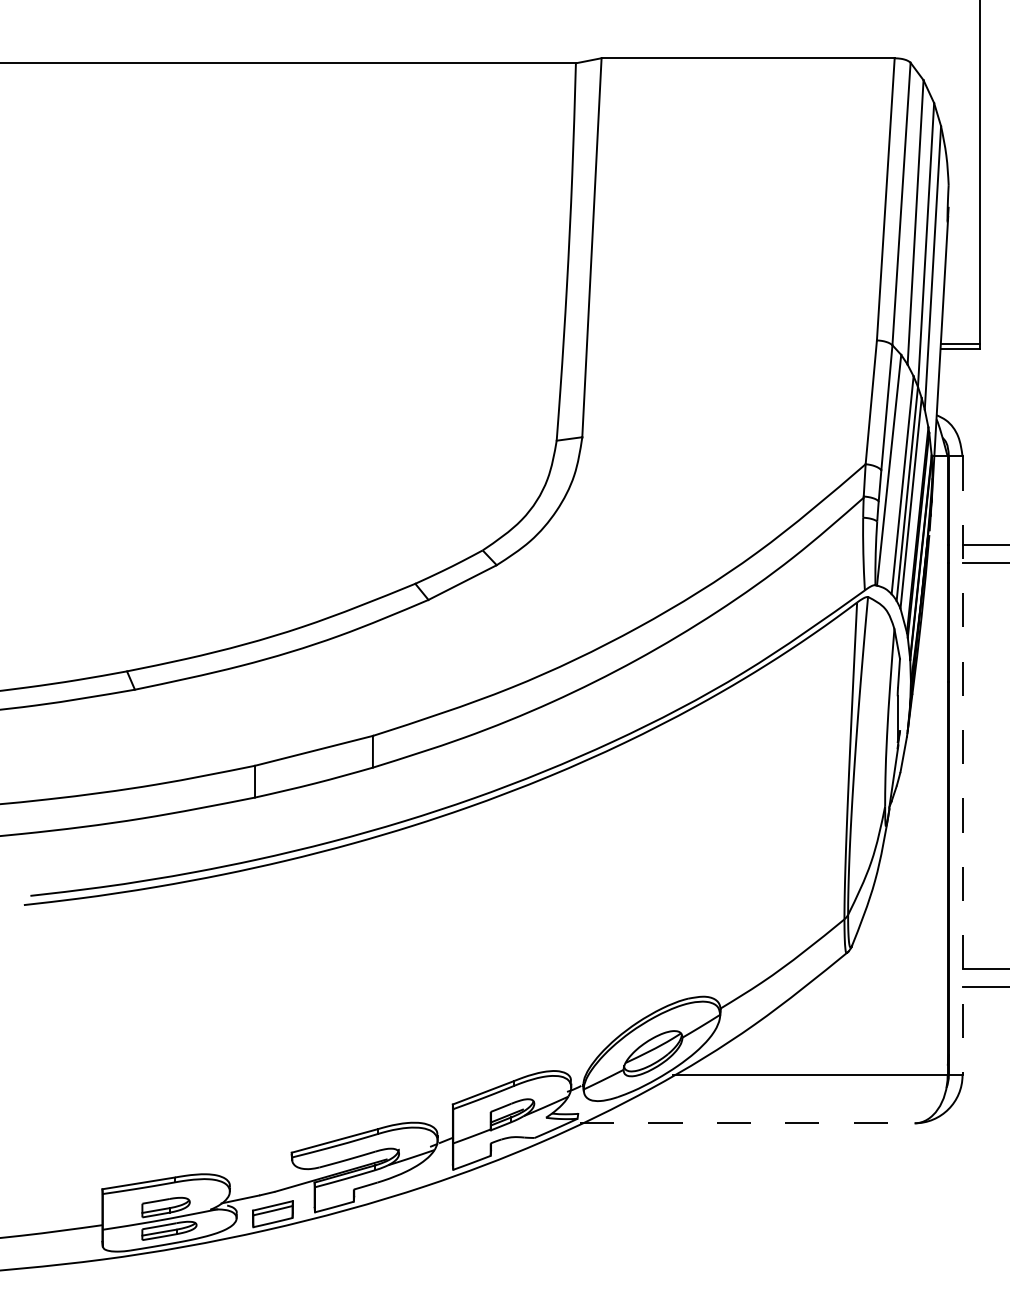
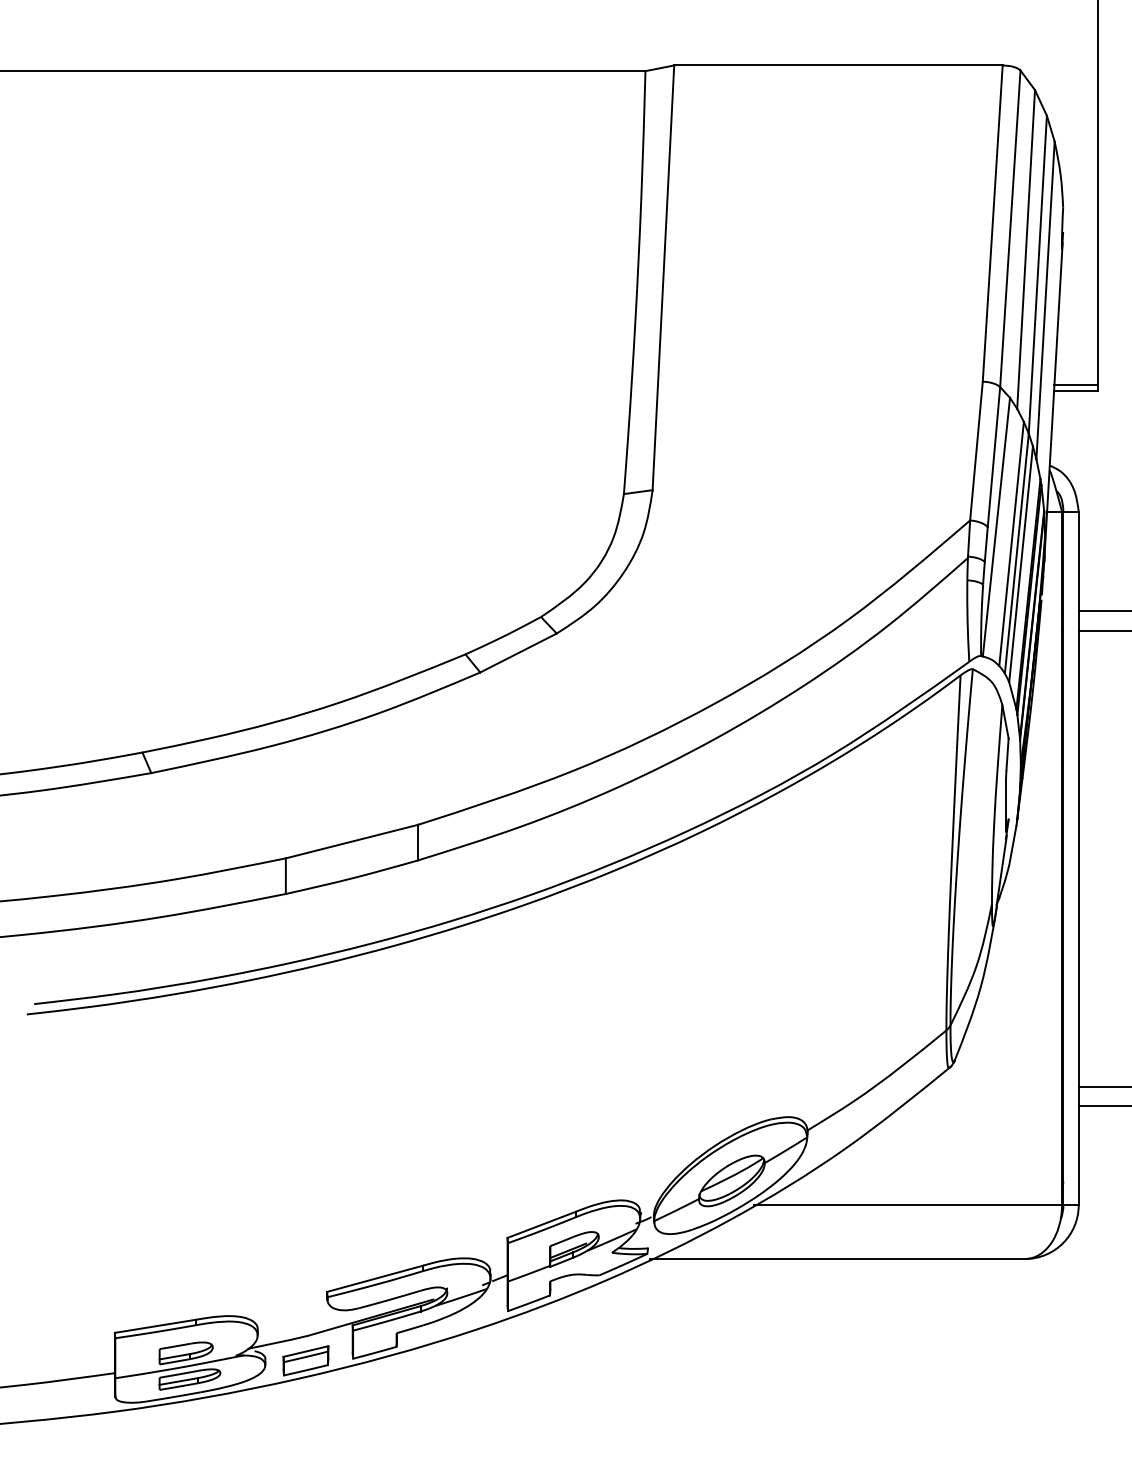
line: (962, 766) -> (1078, 859), dashed -> solid
line: (747, 1123) -> (837, 1259), dashed -> solid

